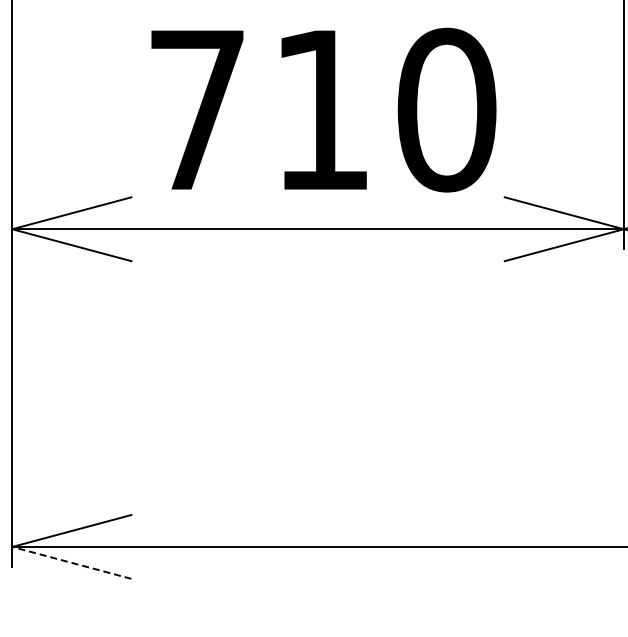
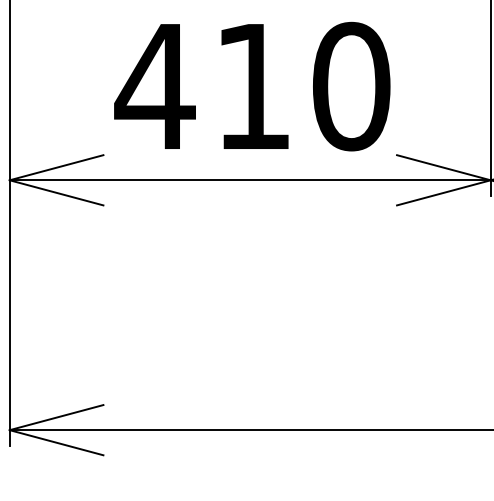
text: (197, 109) -> (155, 86), 710 -> 410
line: (71, 562) -> (56, 442), dashed -> solid

